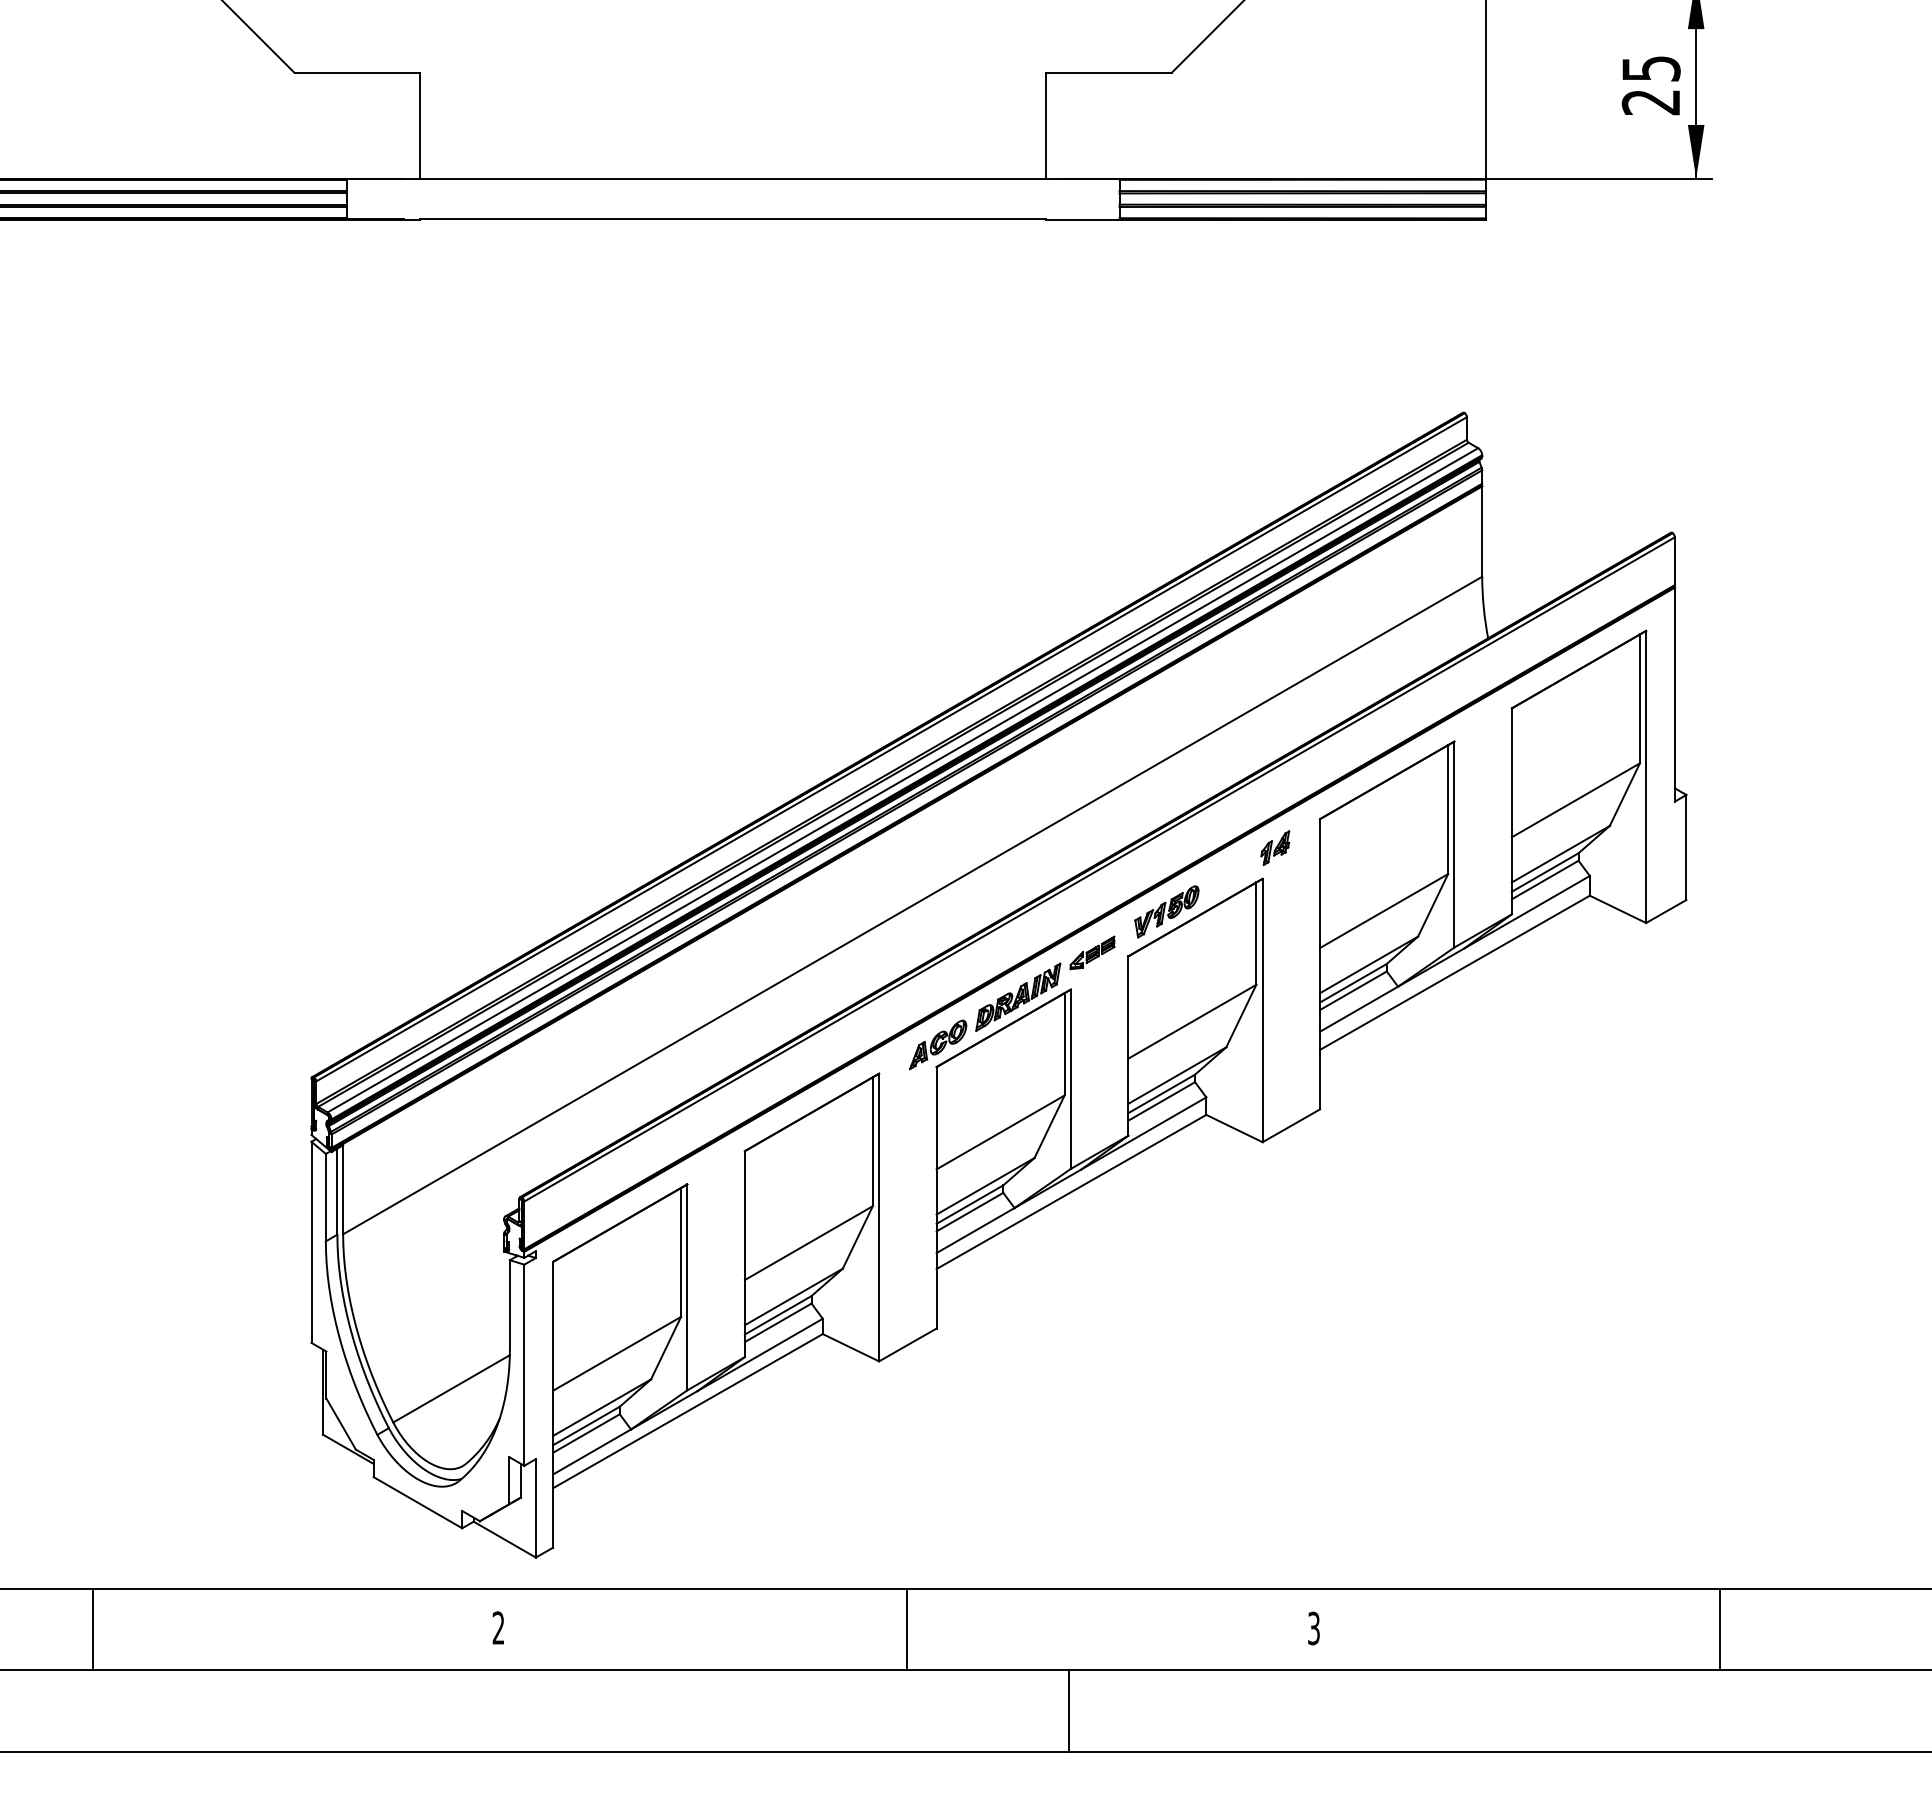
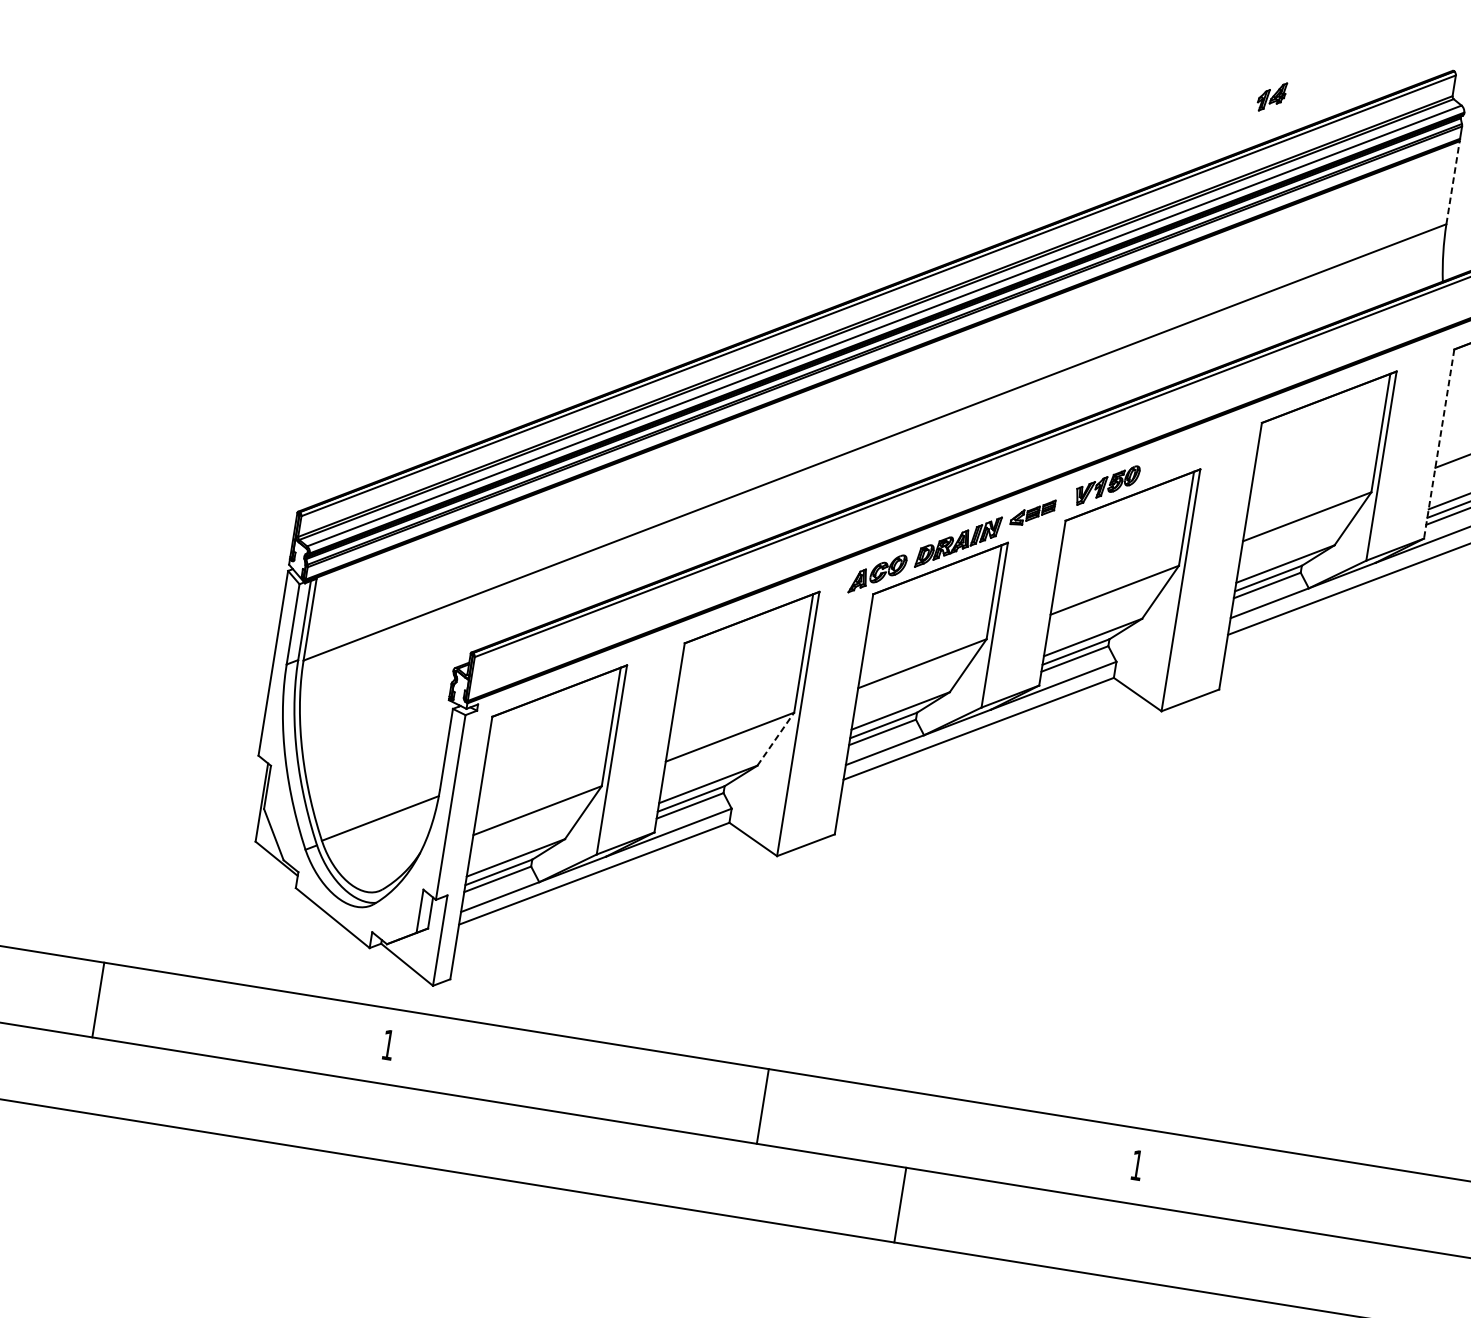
line: (1482, 531) -> (1453, 182), solid -> dashed
line: (1511, 811) -> (1438, 444), solid -> dashed
part: (1275, 847) -> (1272, 96), moved
line: (857, 1237) -> (775, 739), solid -> dashed
text: (498, 1627) -> (388, 1044), 2 -> 1
text: (1313, 1628) -> (1136, 1165), 3 -> 1
line: (92, 1629) -> (97, 999), moved

